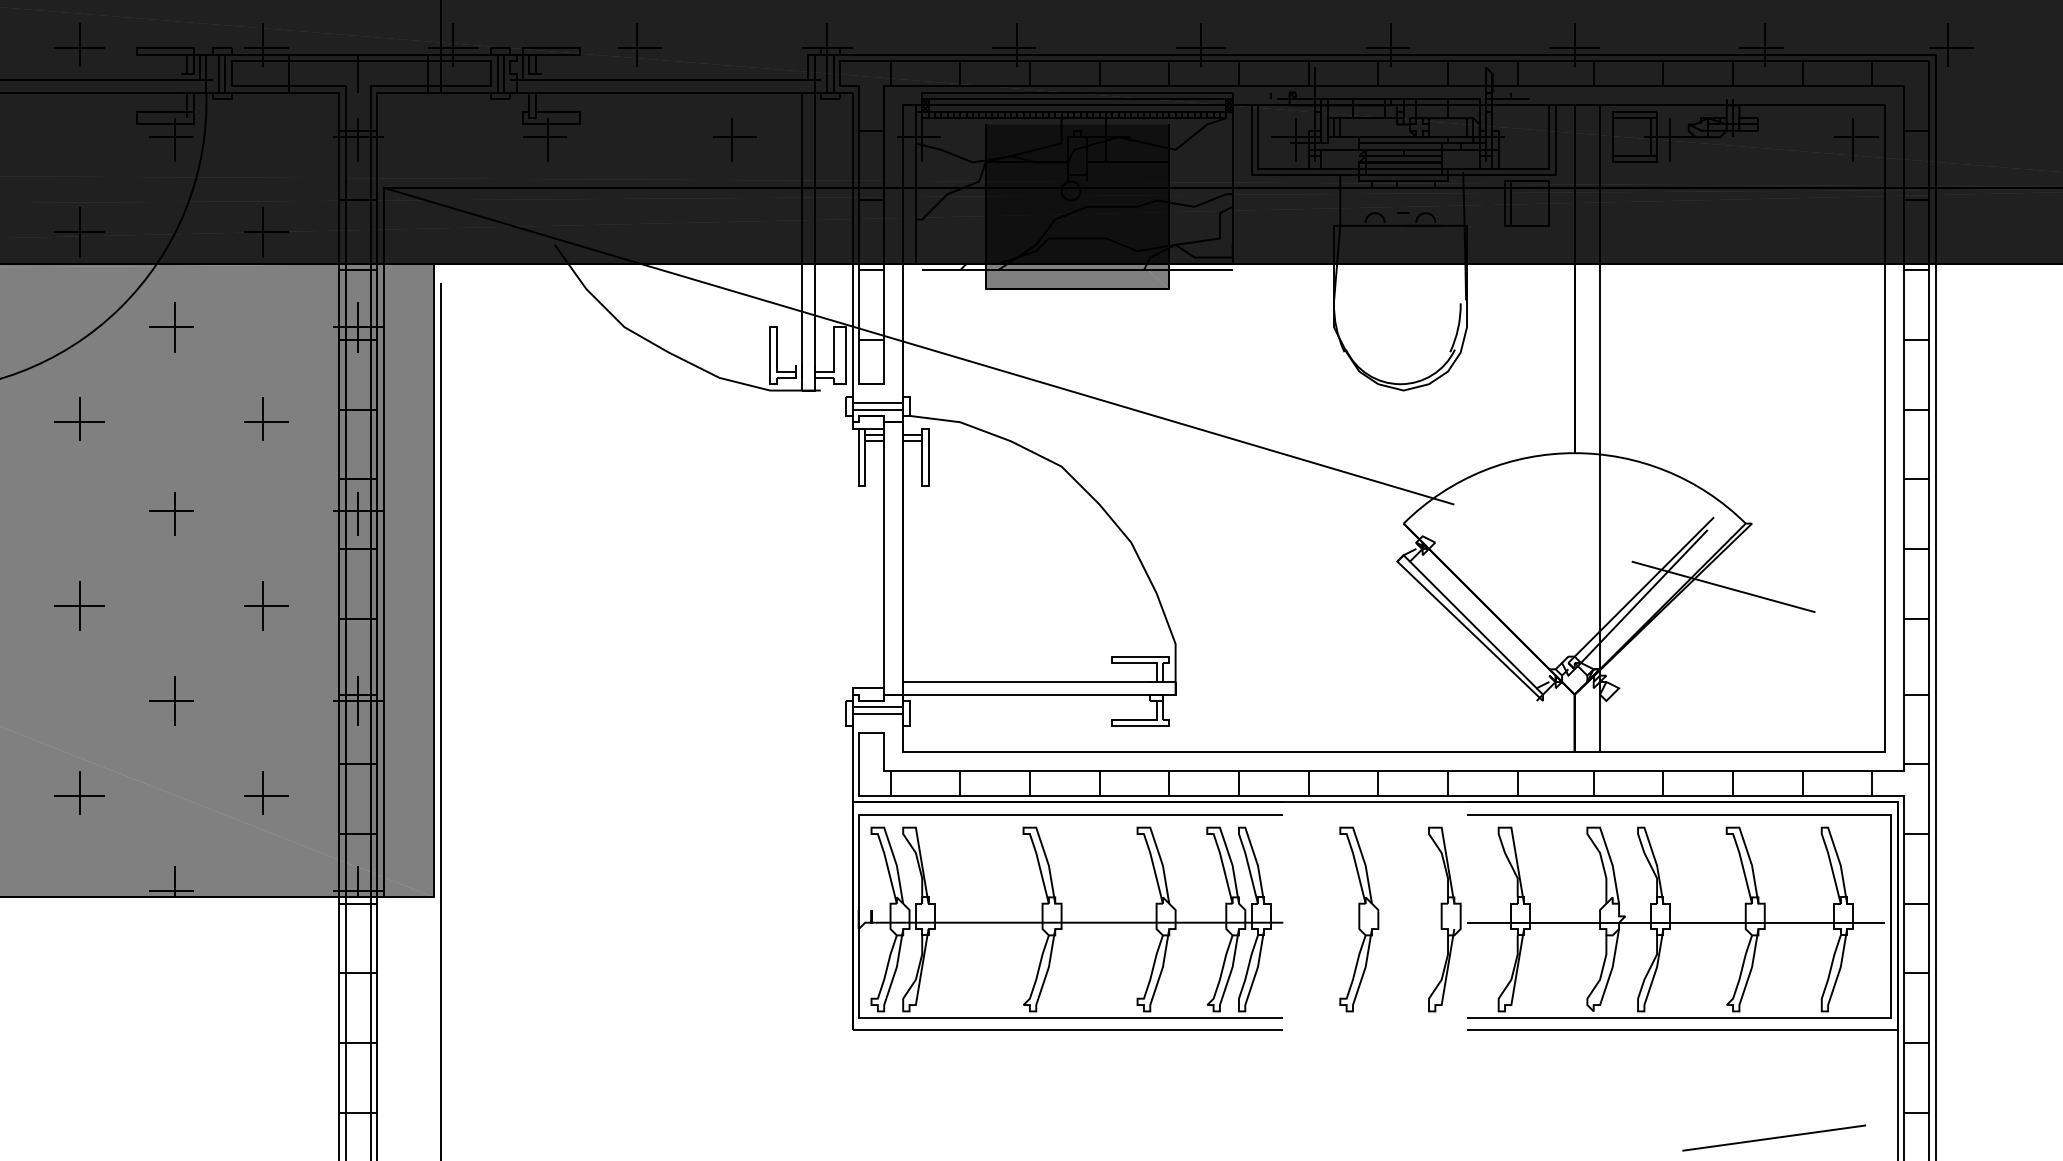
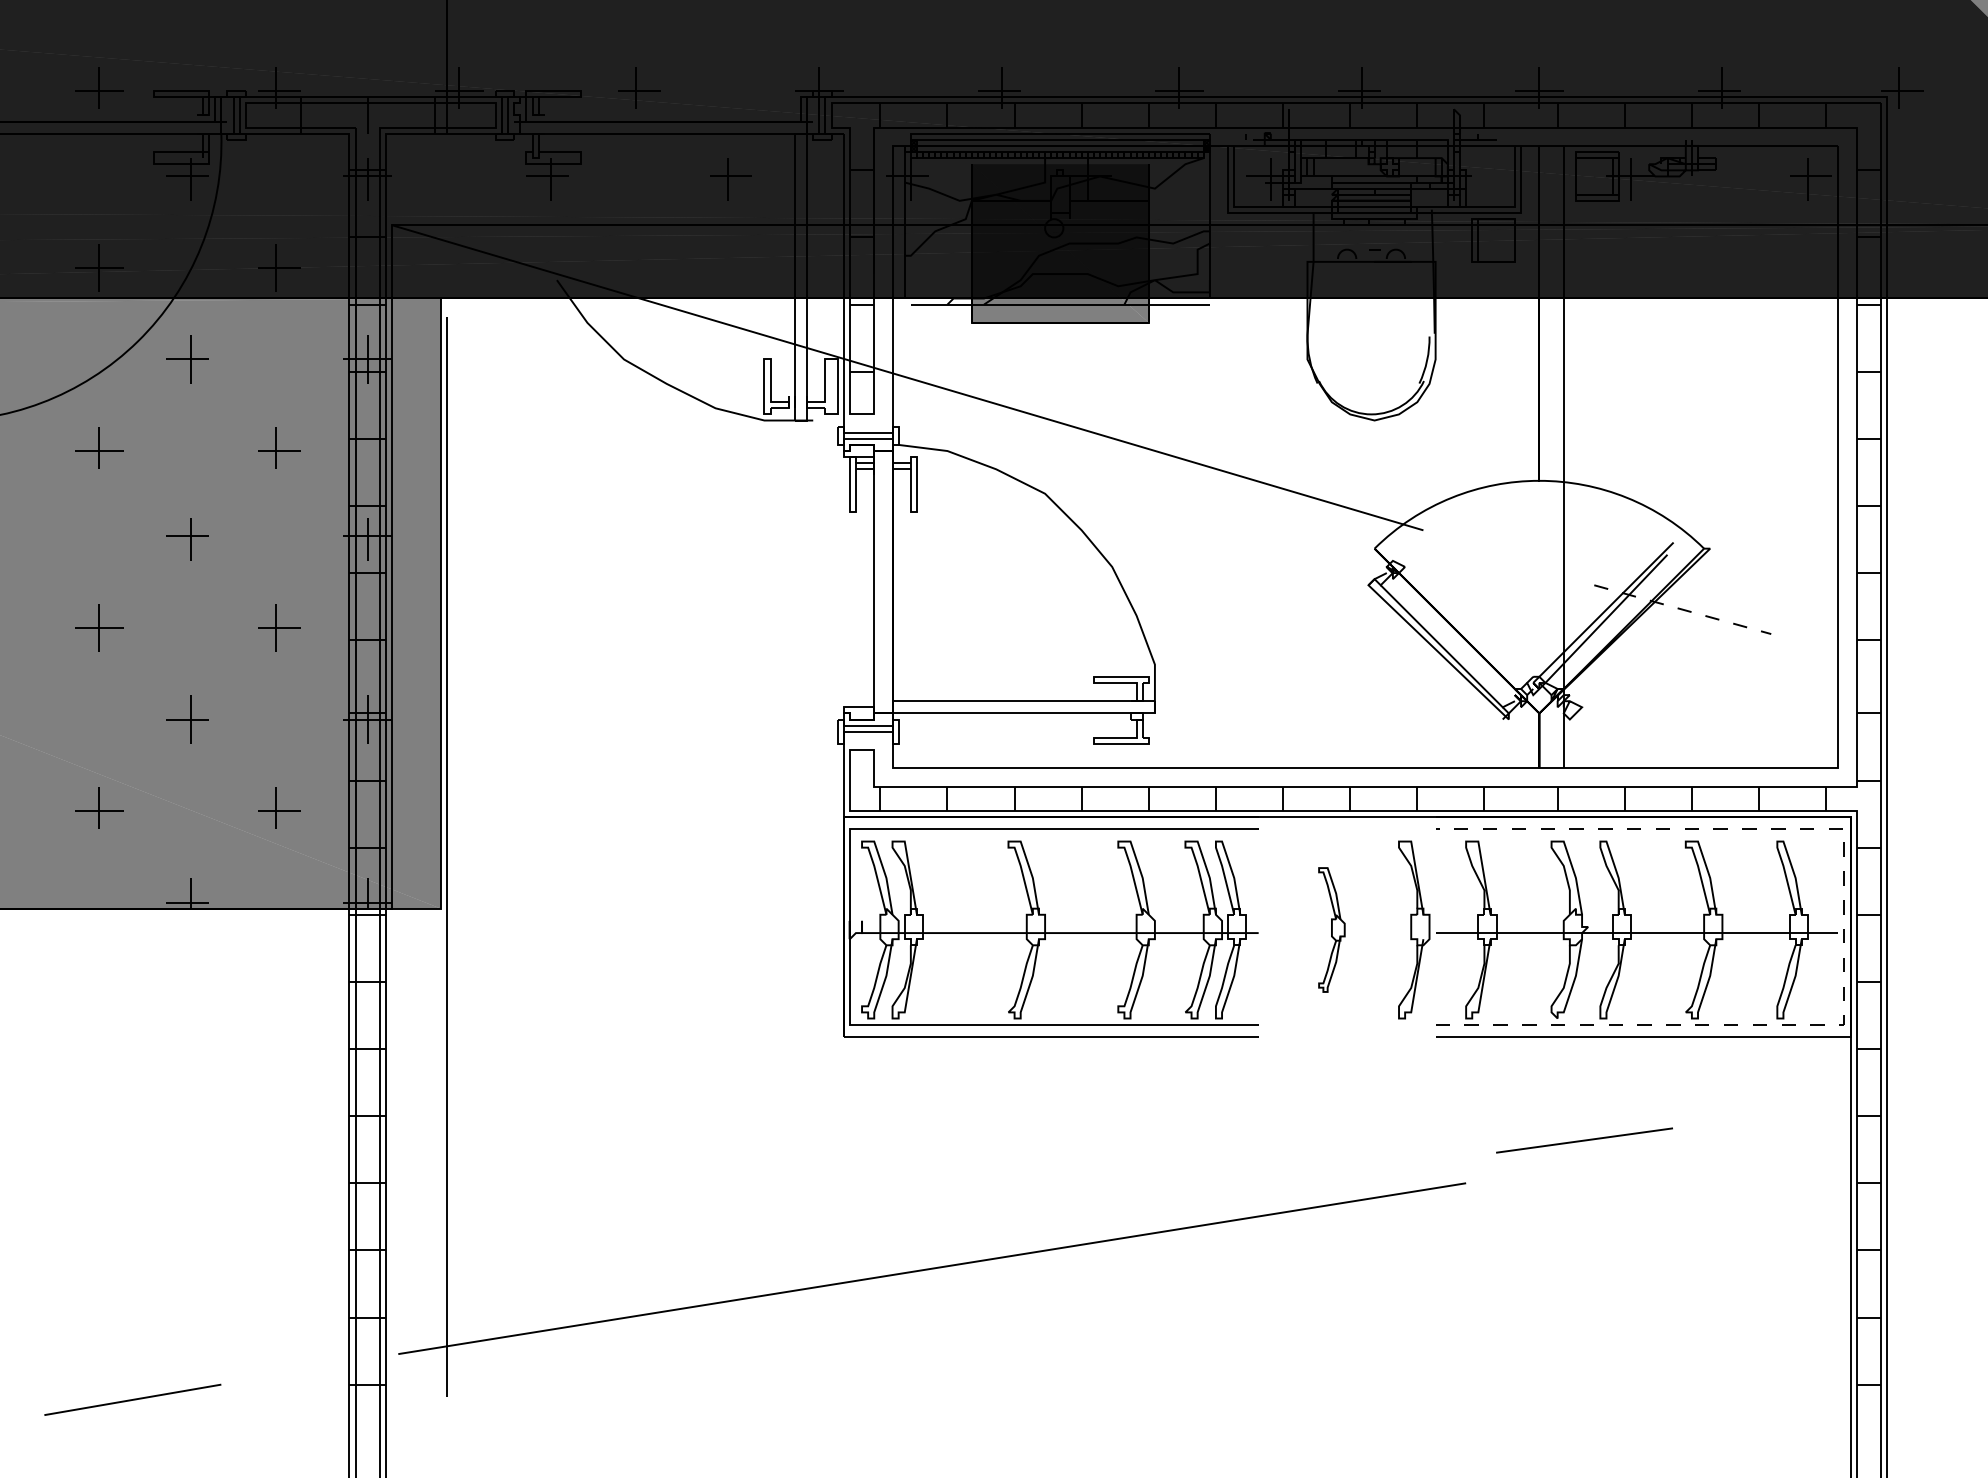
line: (1723, 586) -> (1682, 609), solid -> dashed
line: (1891, 915) -> (1844, 926), solid -> dashed
part: (1358, 918) -> (1331, 929), size x0.7
line: (1774, 1138) -> (1584, 1140), moved

